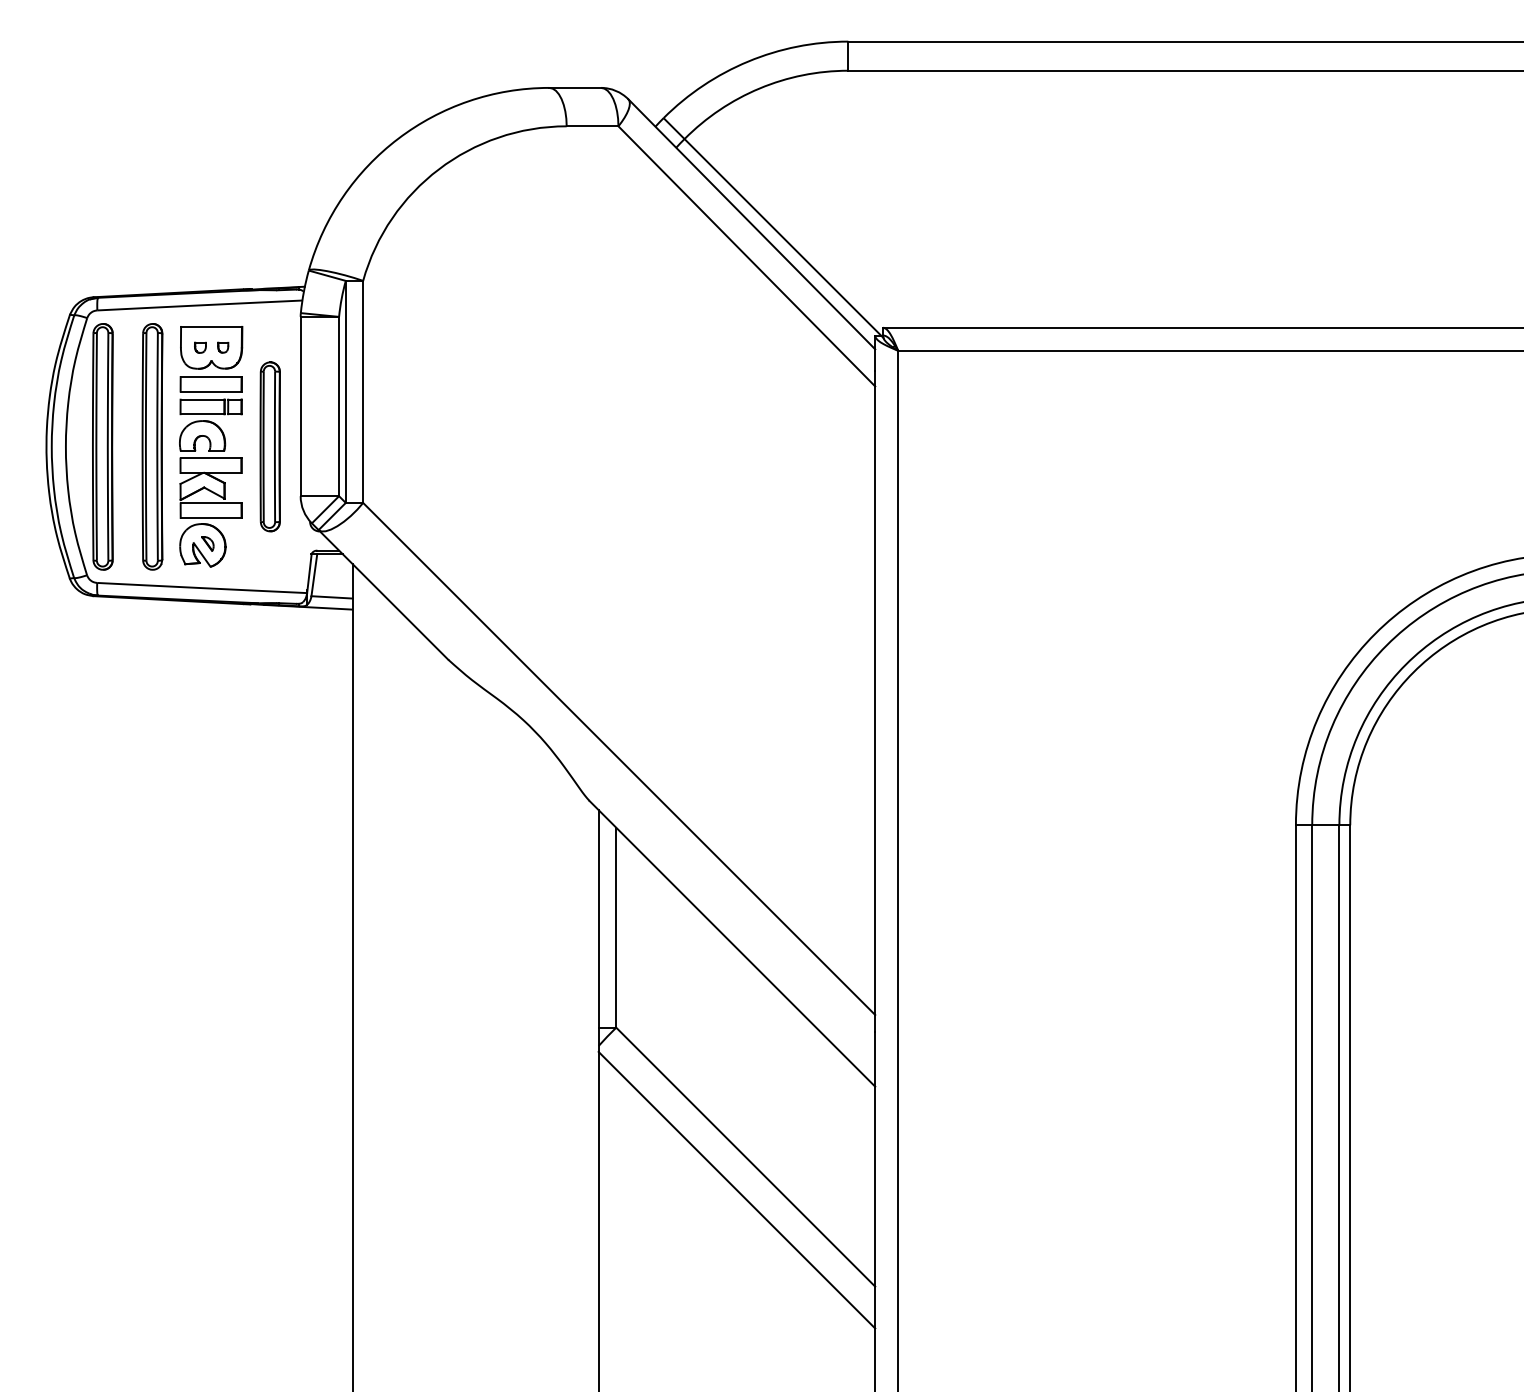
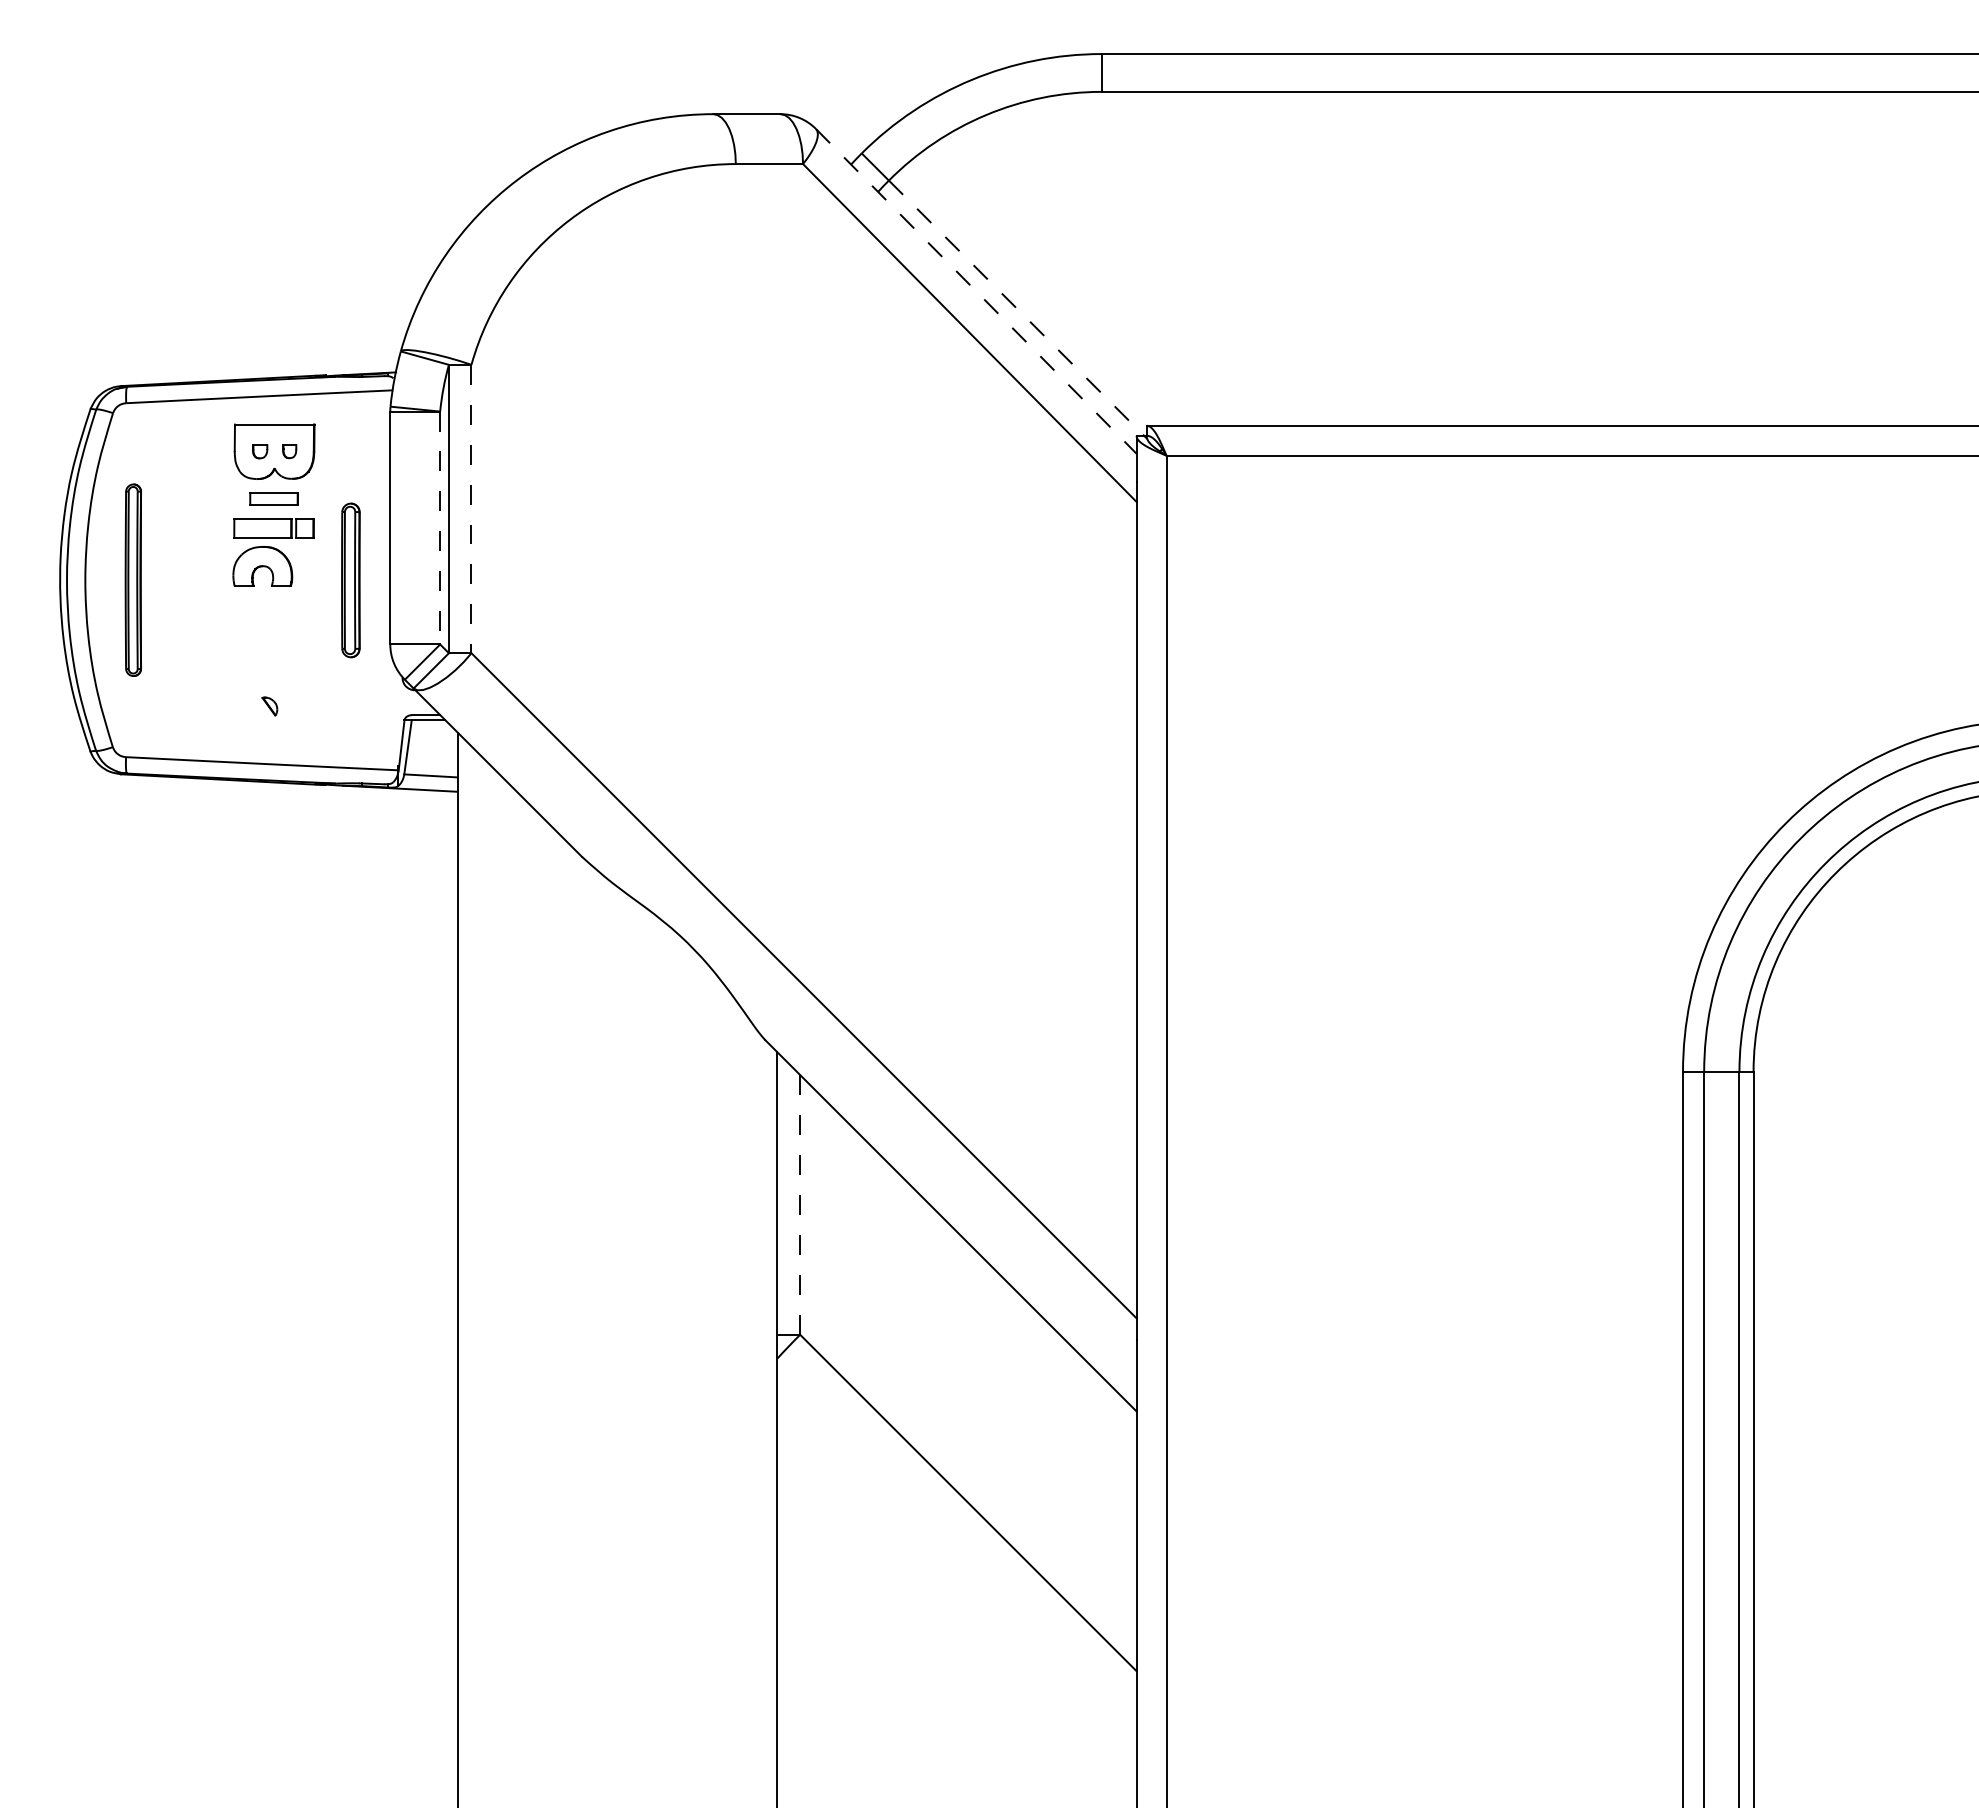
line: (751, 224) -> (976, 291), solid -> dashed
line: (784, 238) -> (1018, 309), solid -> dashed
part: (210, 383) -> (273, 498), size x0.6
line: (363, 392) -> (471, 509), solid -> dashed
line: (339, 406) -> (440, 528), solid -> dashed
part: (102, 446) -> (133, 579), size x0.6
part: (152, 446) -> (197, 579), removed
part: (270, 446) -> (350, 580), size x0.7
part: (210, 512) -> (273, 665), removed
line: (616, 927) -> (800, 1204), solid -> dashed
line: (736, 1189) -> (956, 1545), removed

